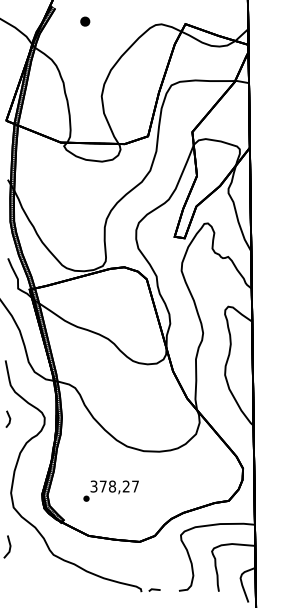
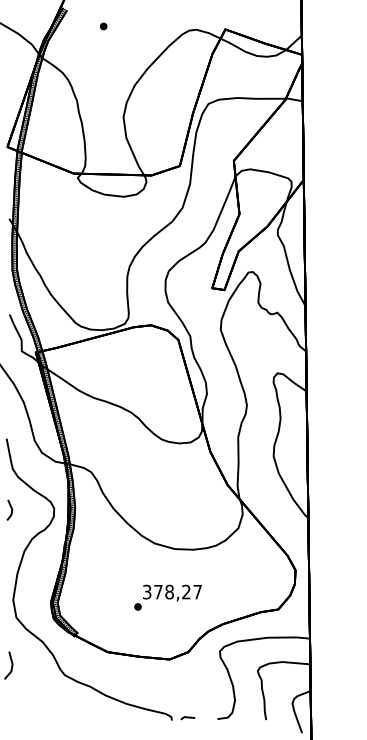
part: (85, 21) -> (103, 26), size x0.62
text: (110, 490) -> (167, 597), moved

